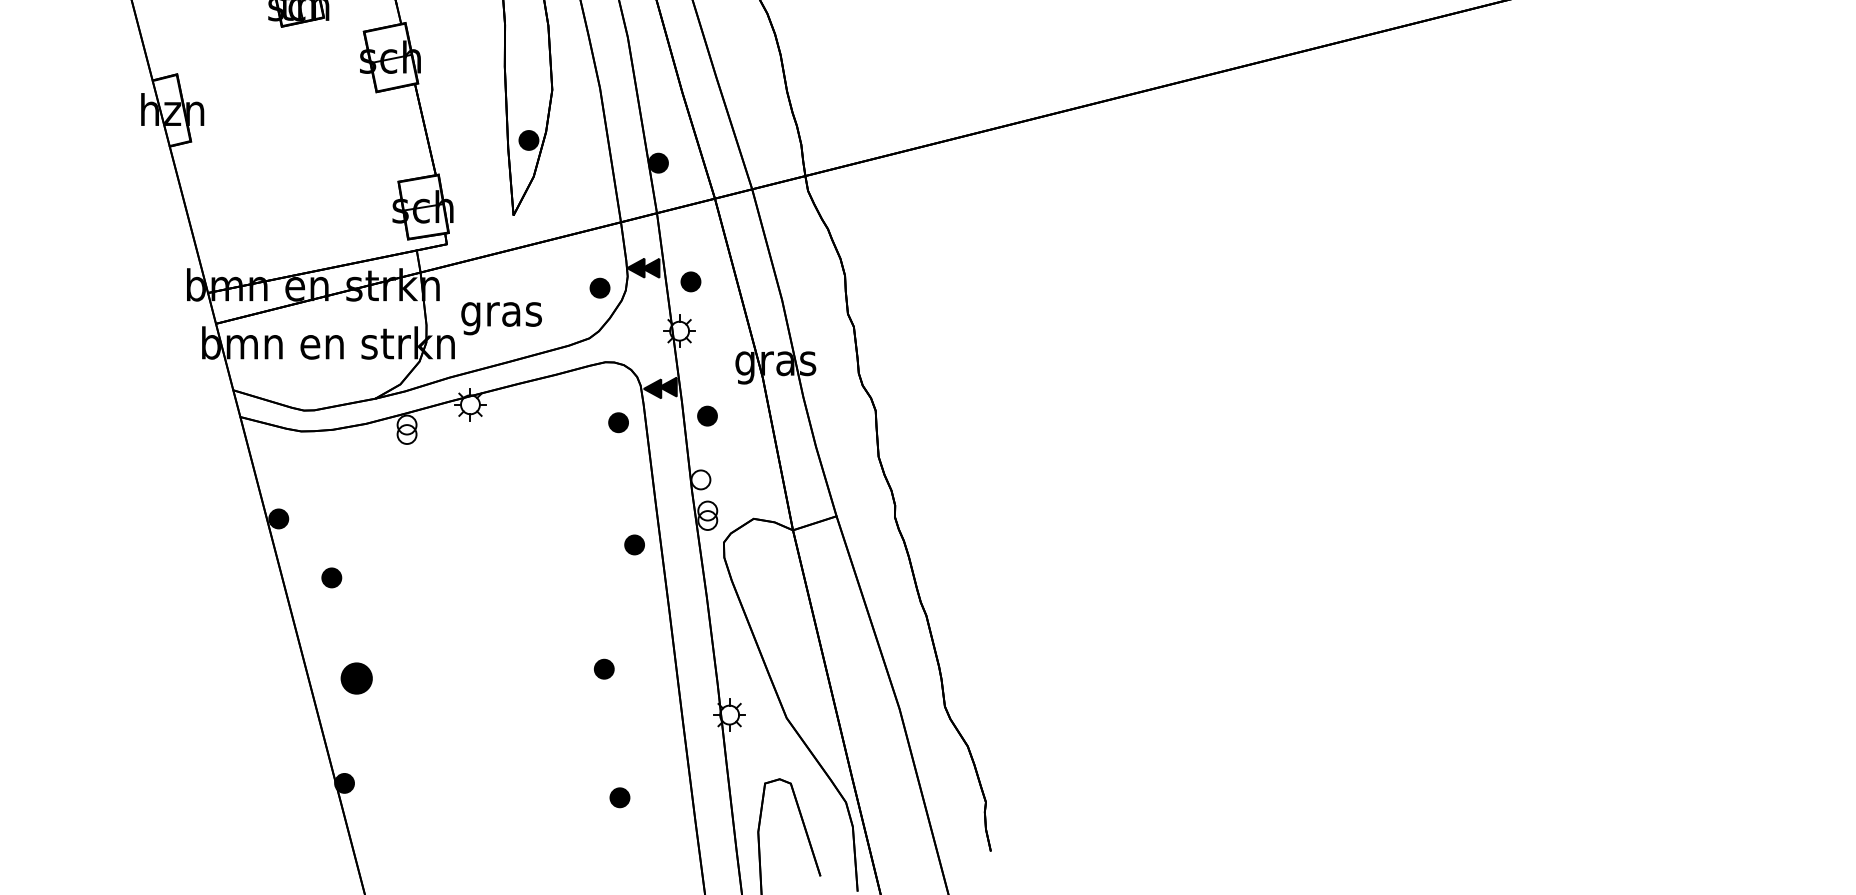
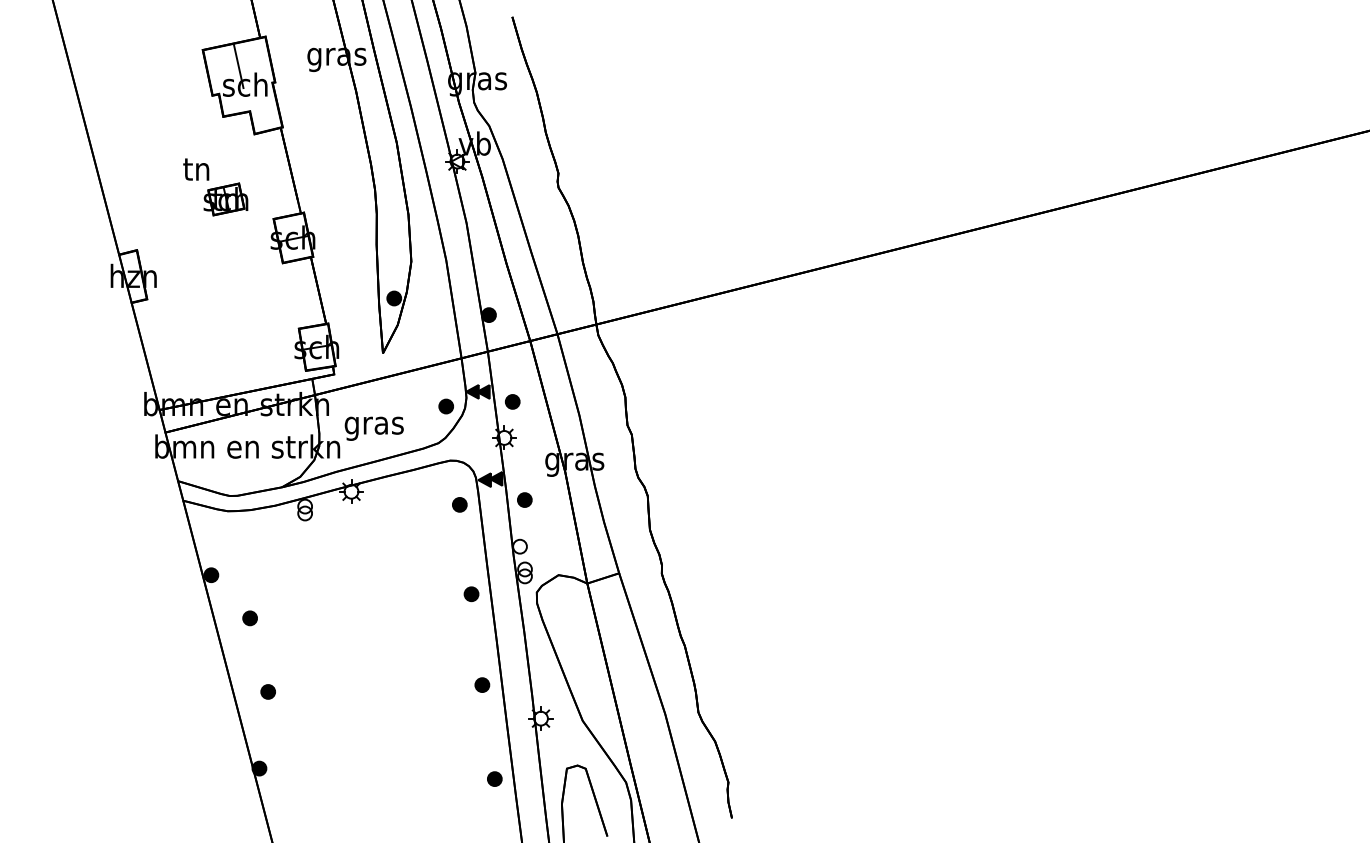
part: (604, 668) -> (482, 684), moved
part: (355, 677) -> (267, 691), size x0.62
part: (619, 796) -> (494, 778), moved

